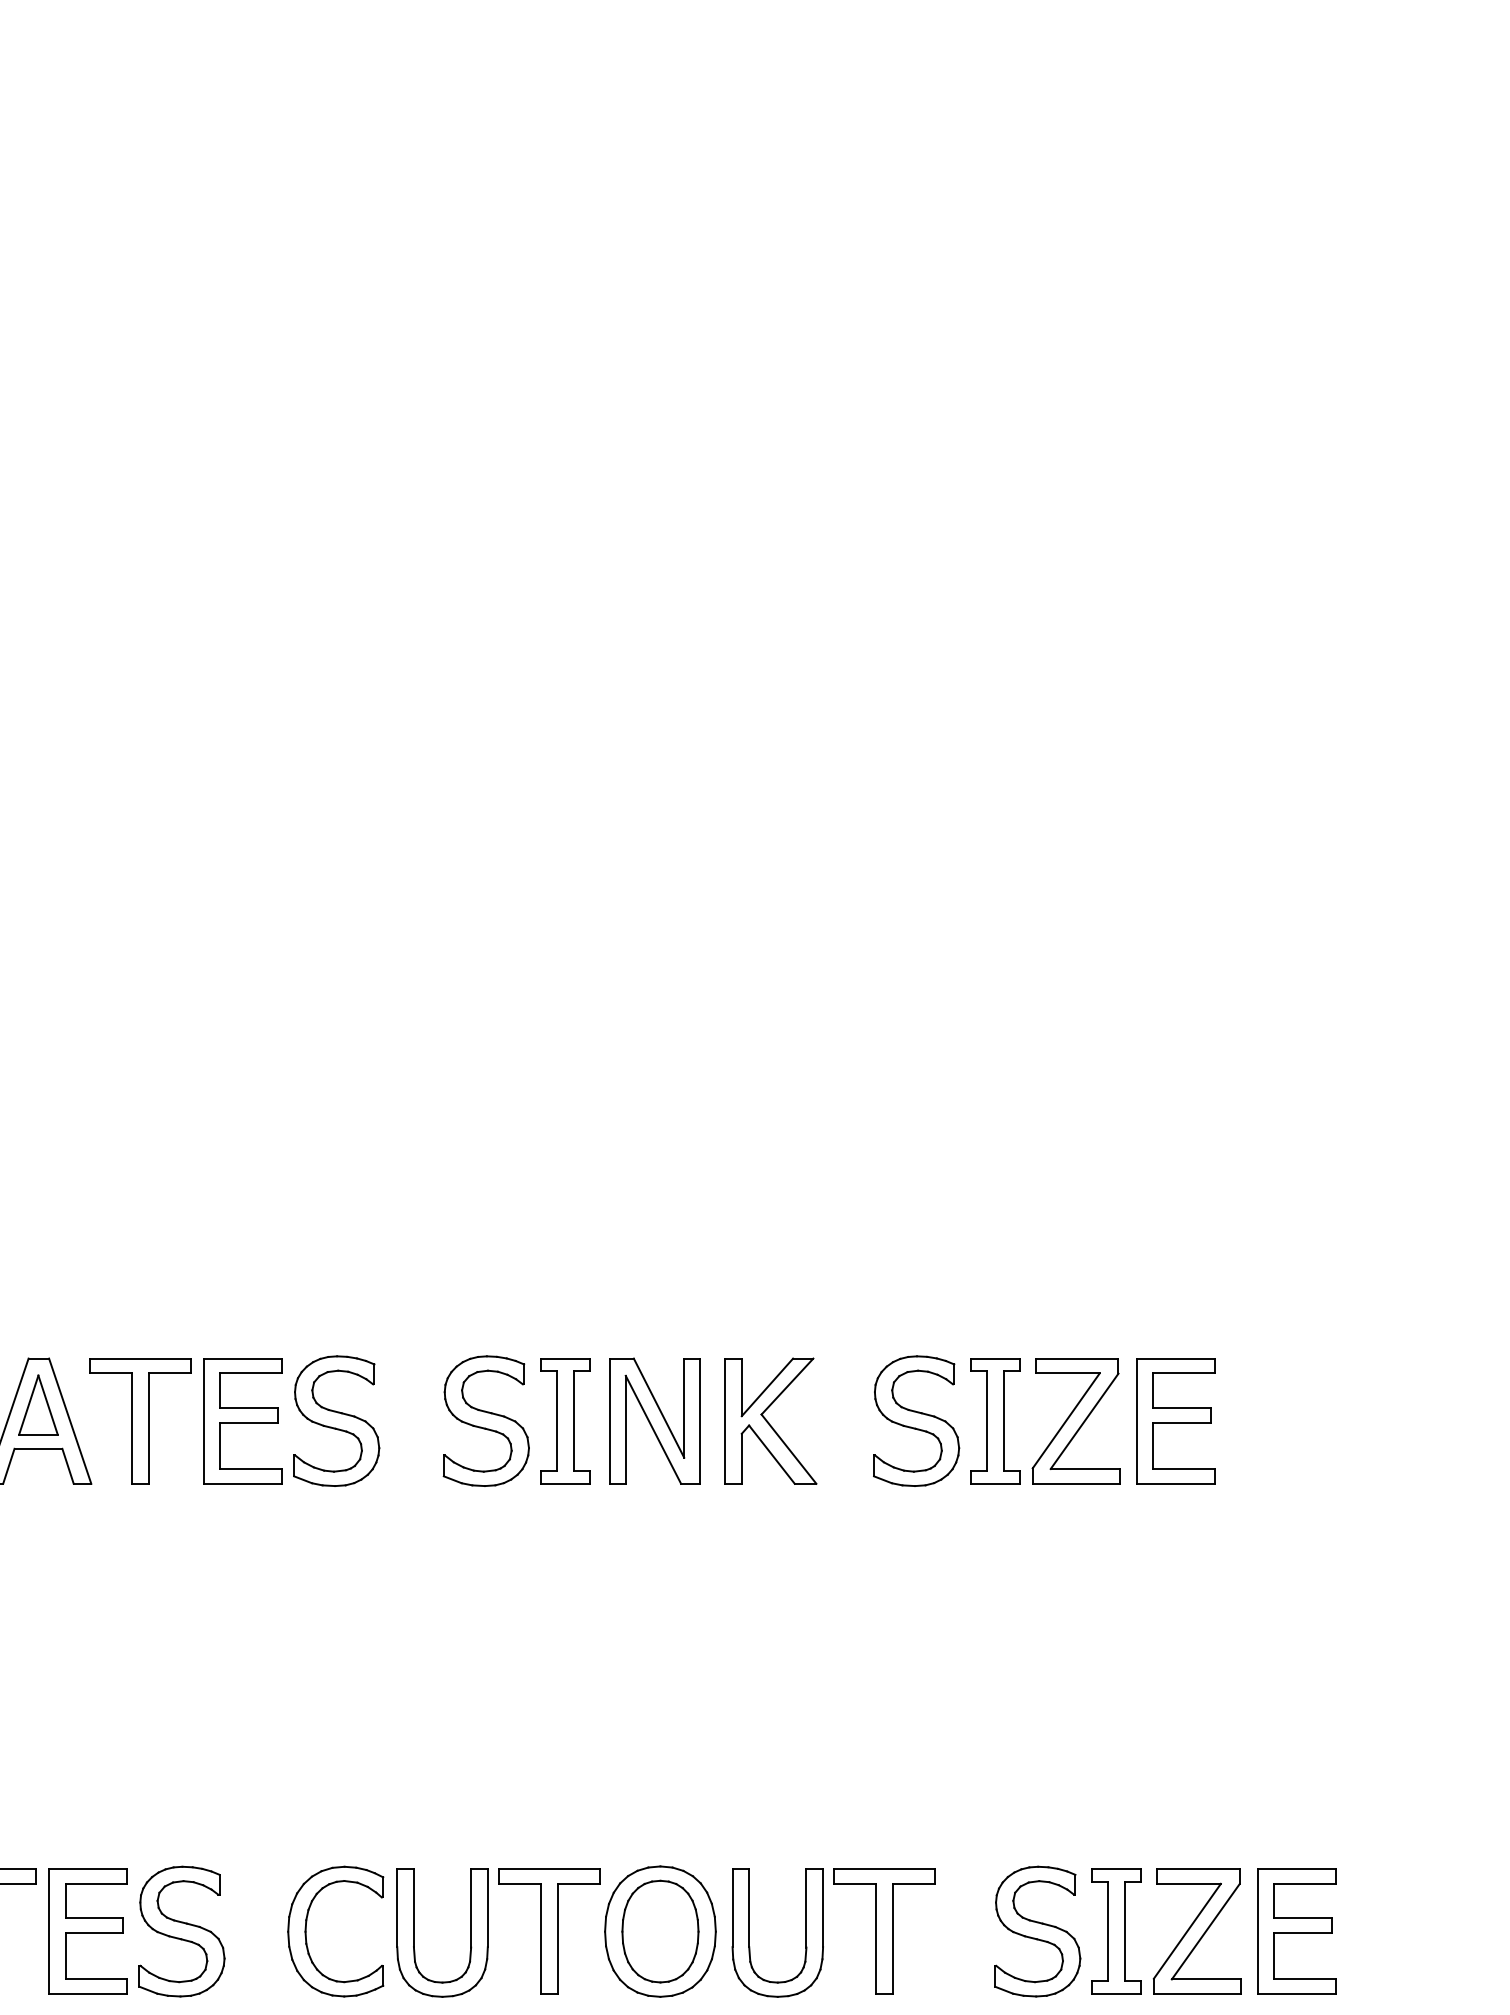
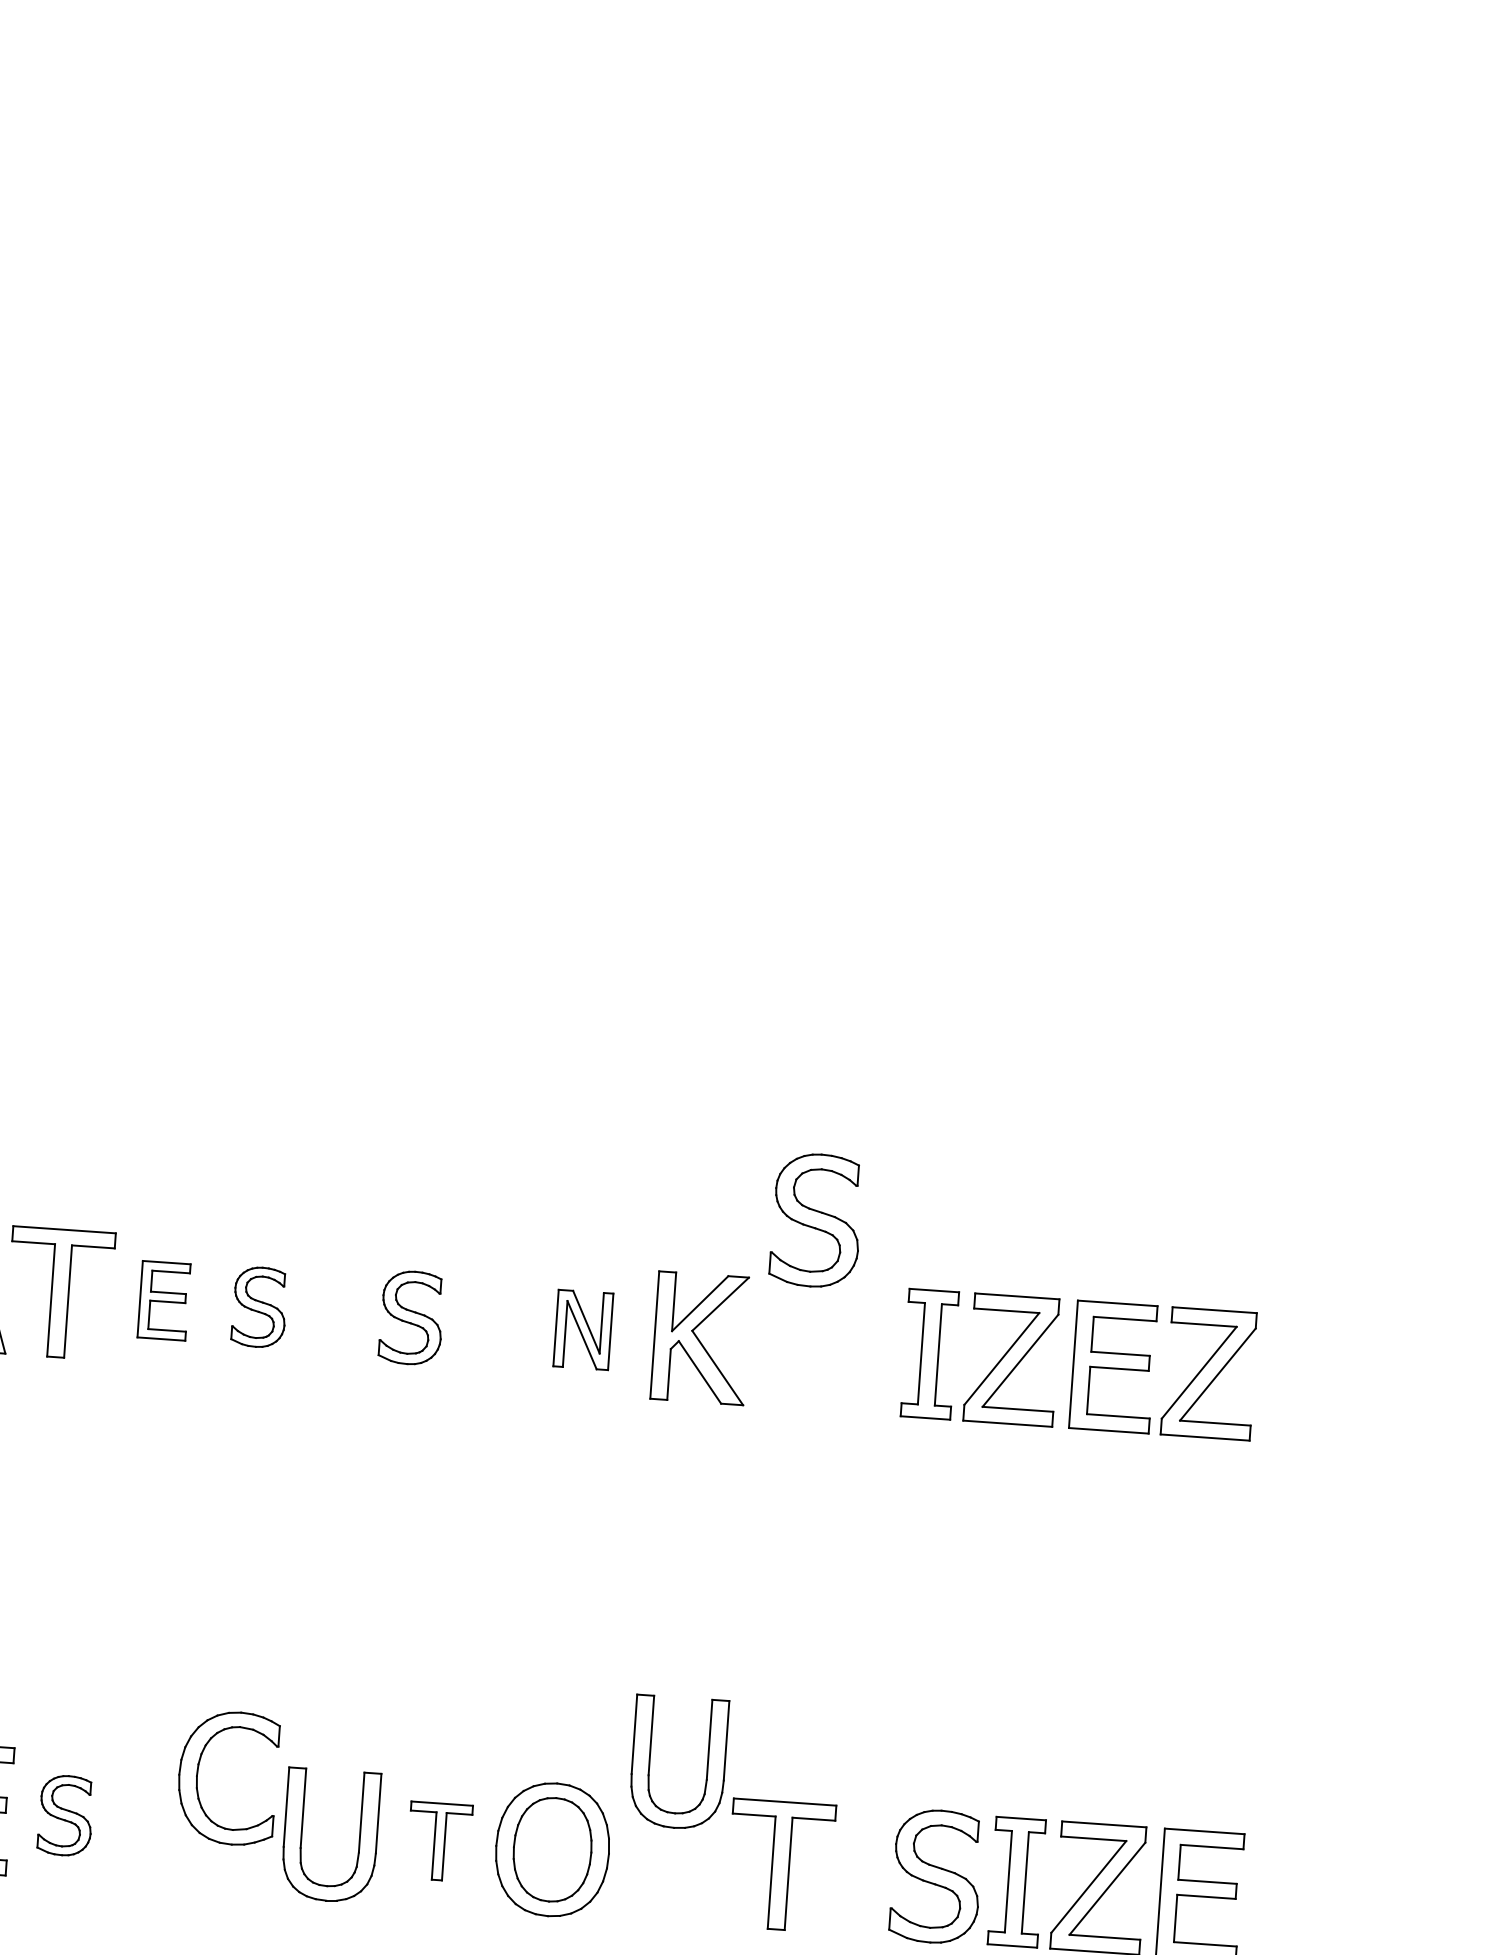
part: (336, 1420) -> (259, 1306), size x0.6
part: (485, 1420) -> (410, 1317), size x0.7
part: (654, 1420) -> (582, 1329), size x0.6
part: (916, 1420) -> (816, 1219), moved
part: (242, 1421) -> (163, 1301), size x0.6
part: (565, 1421) -> (492, 1323), removed
part: (1269, 1421) -> (1208, 1374), added
part: (181, 1931) -> (65, 1815), size x0.6
part: (306, 1931) -> (197, 1775), moved
part: (549, 1931) -> (439, 1841), size x0.6
part: (749, 1932) -> (649, 1760), moved

